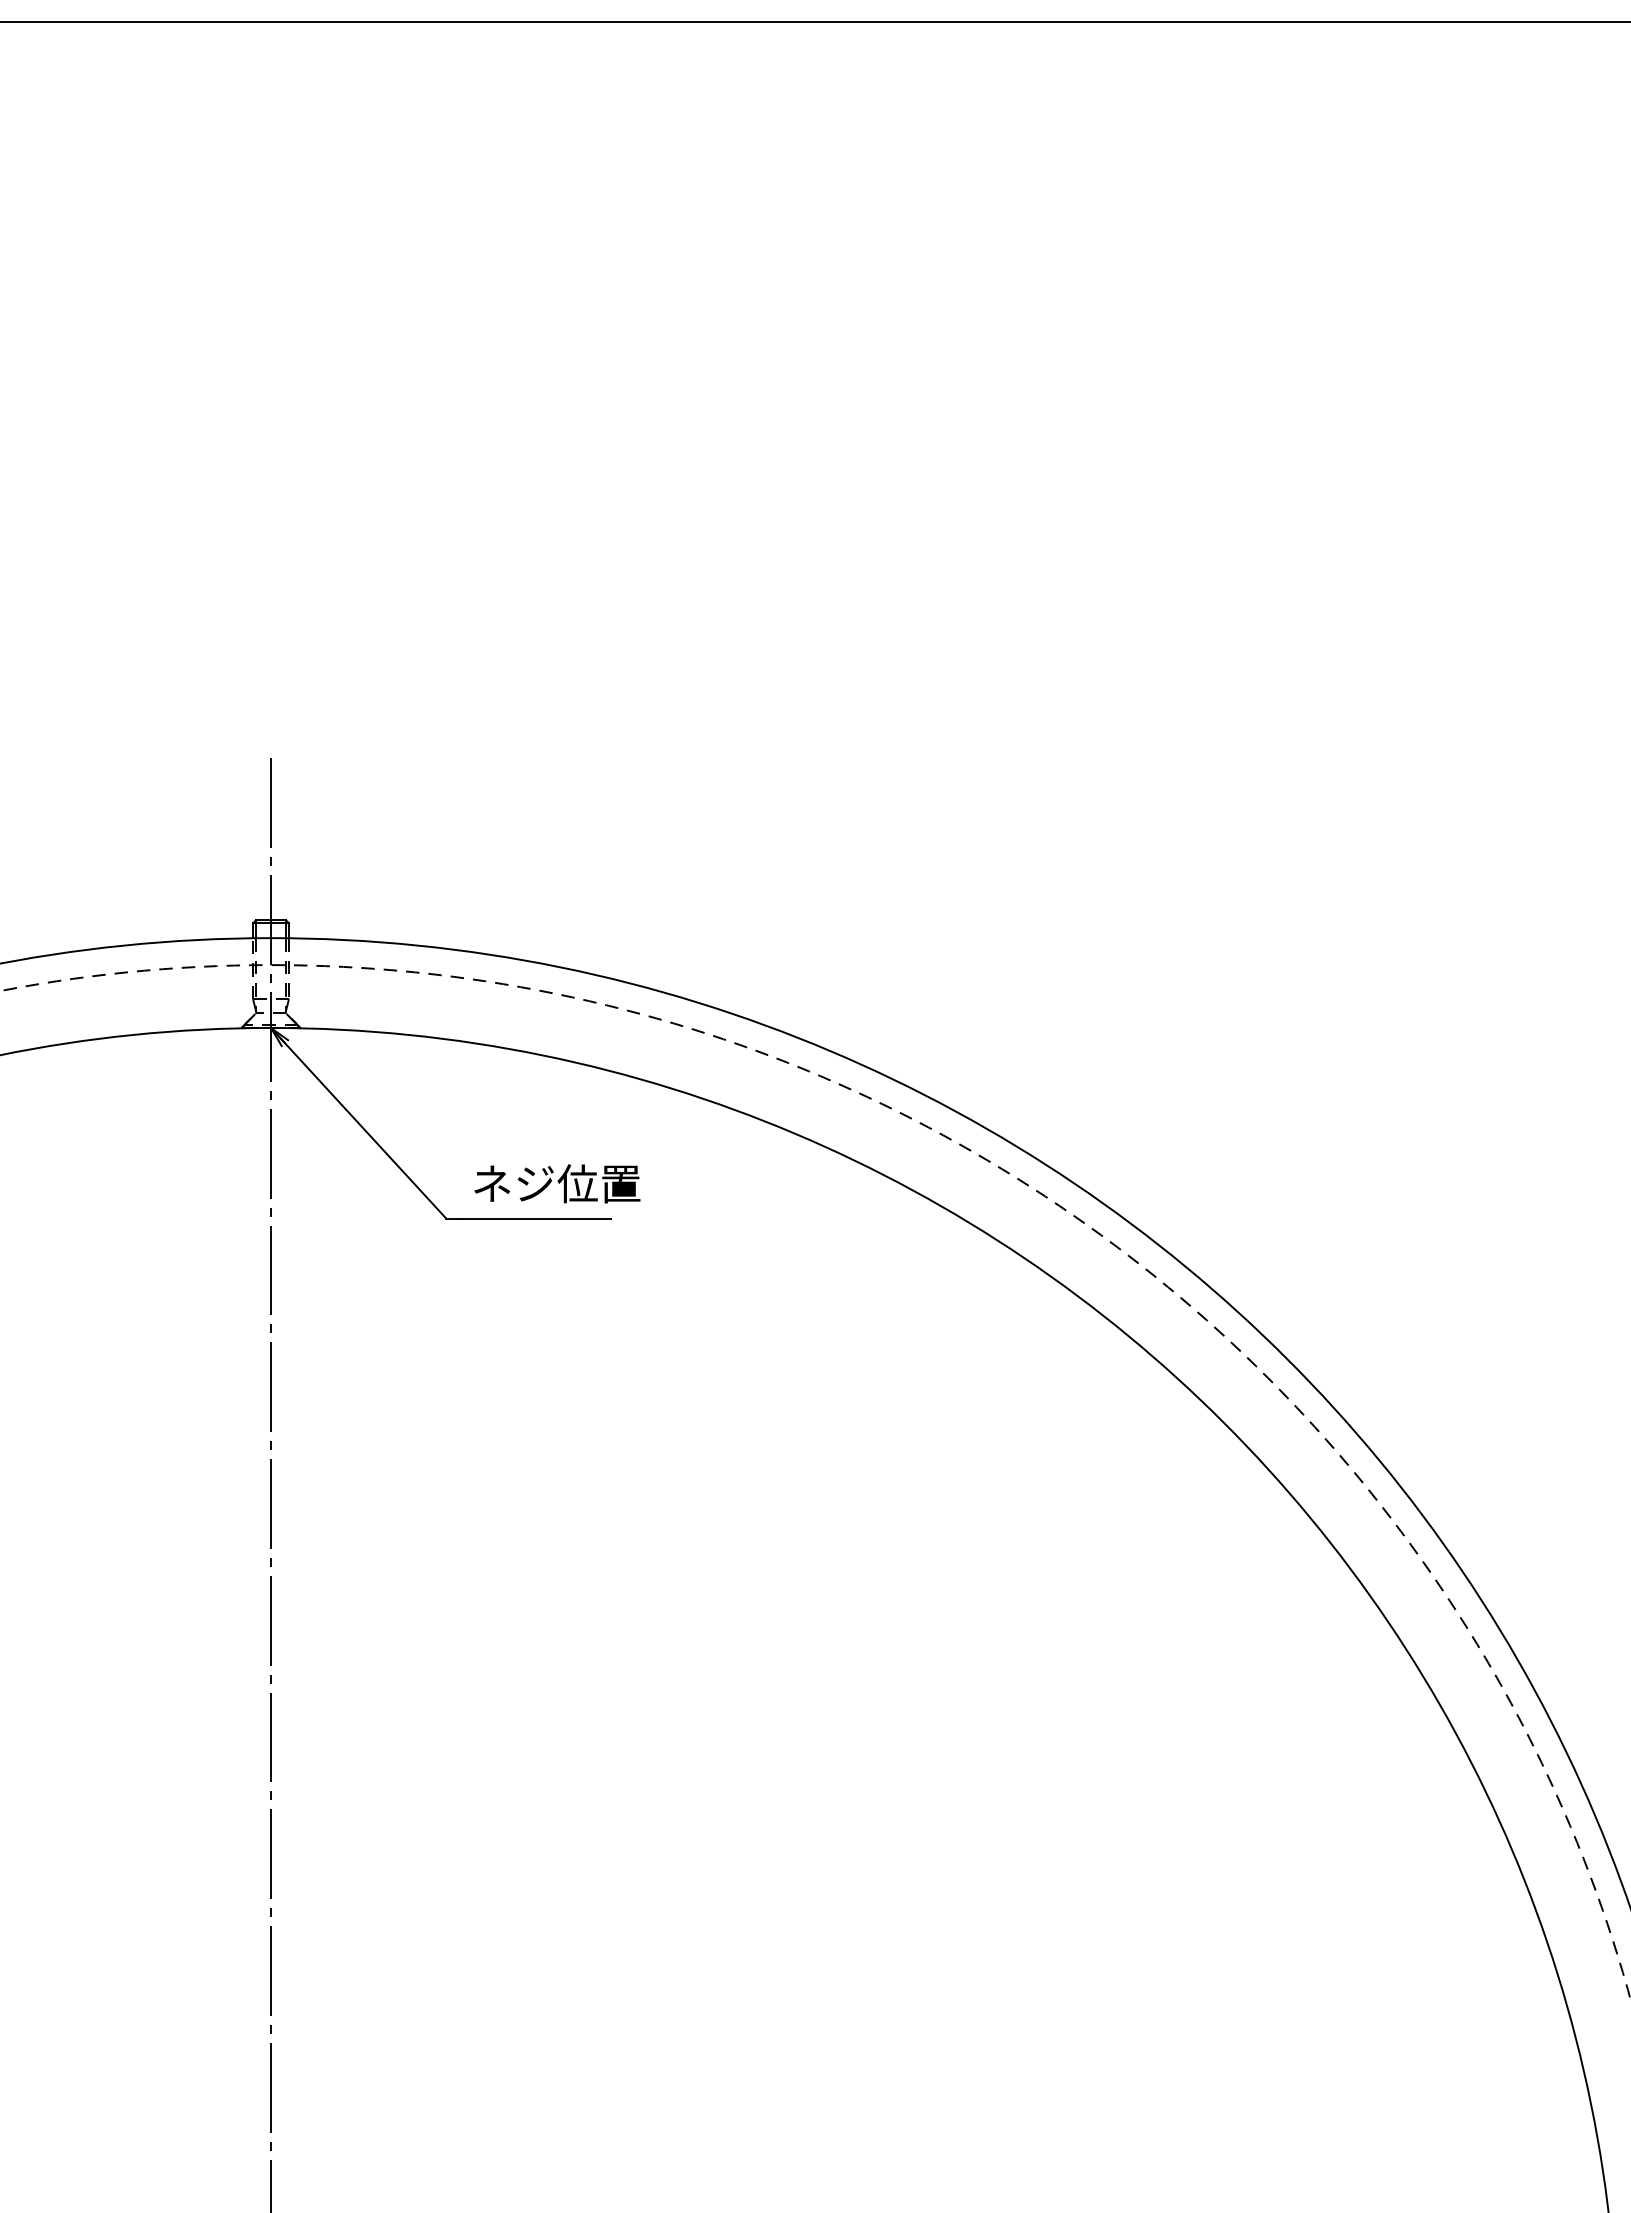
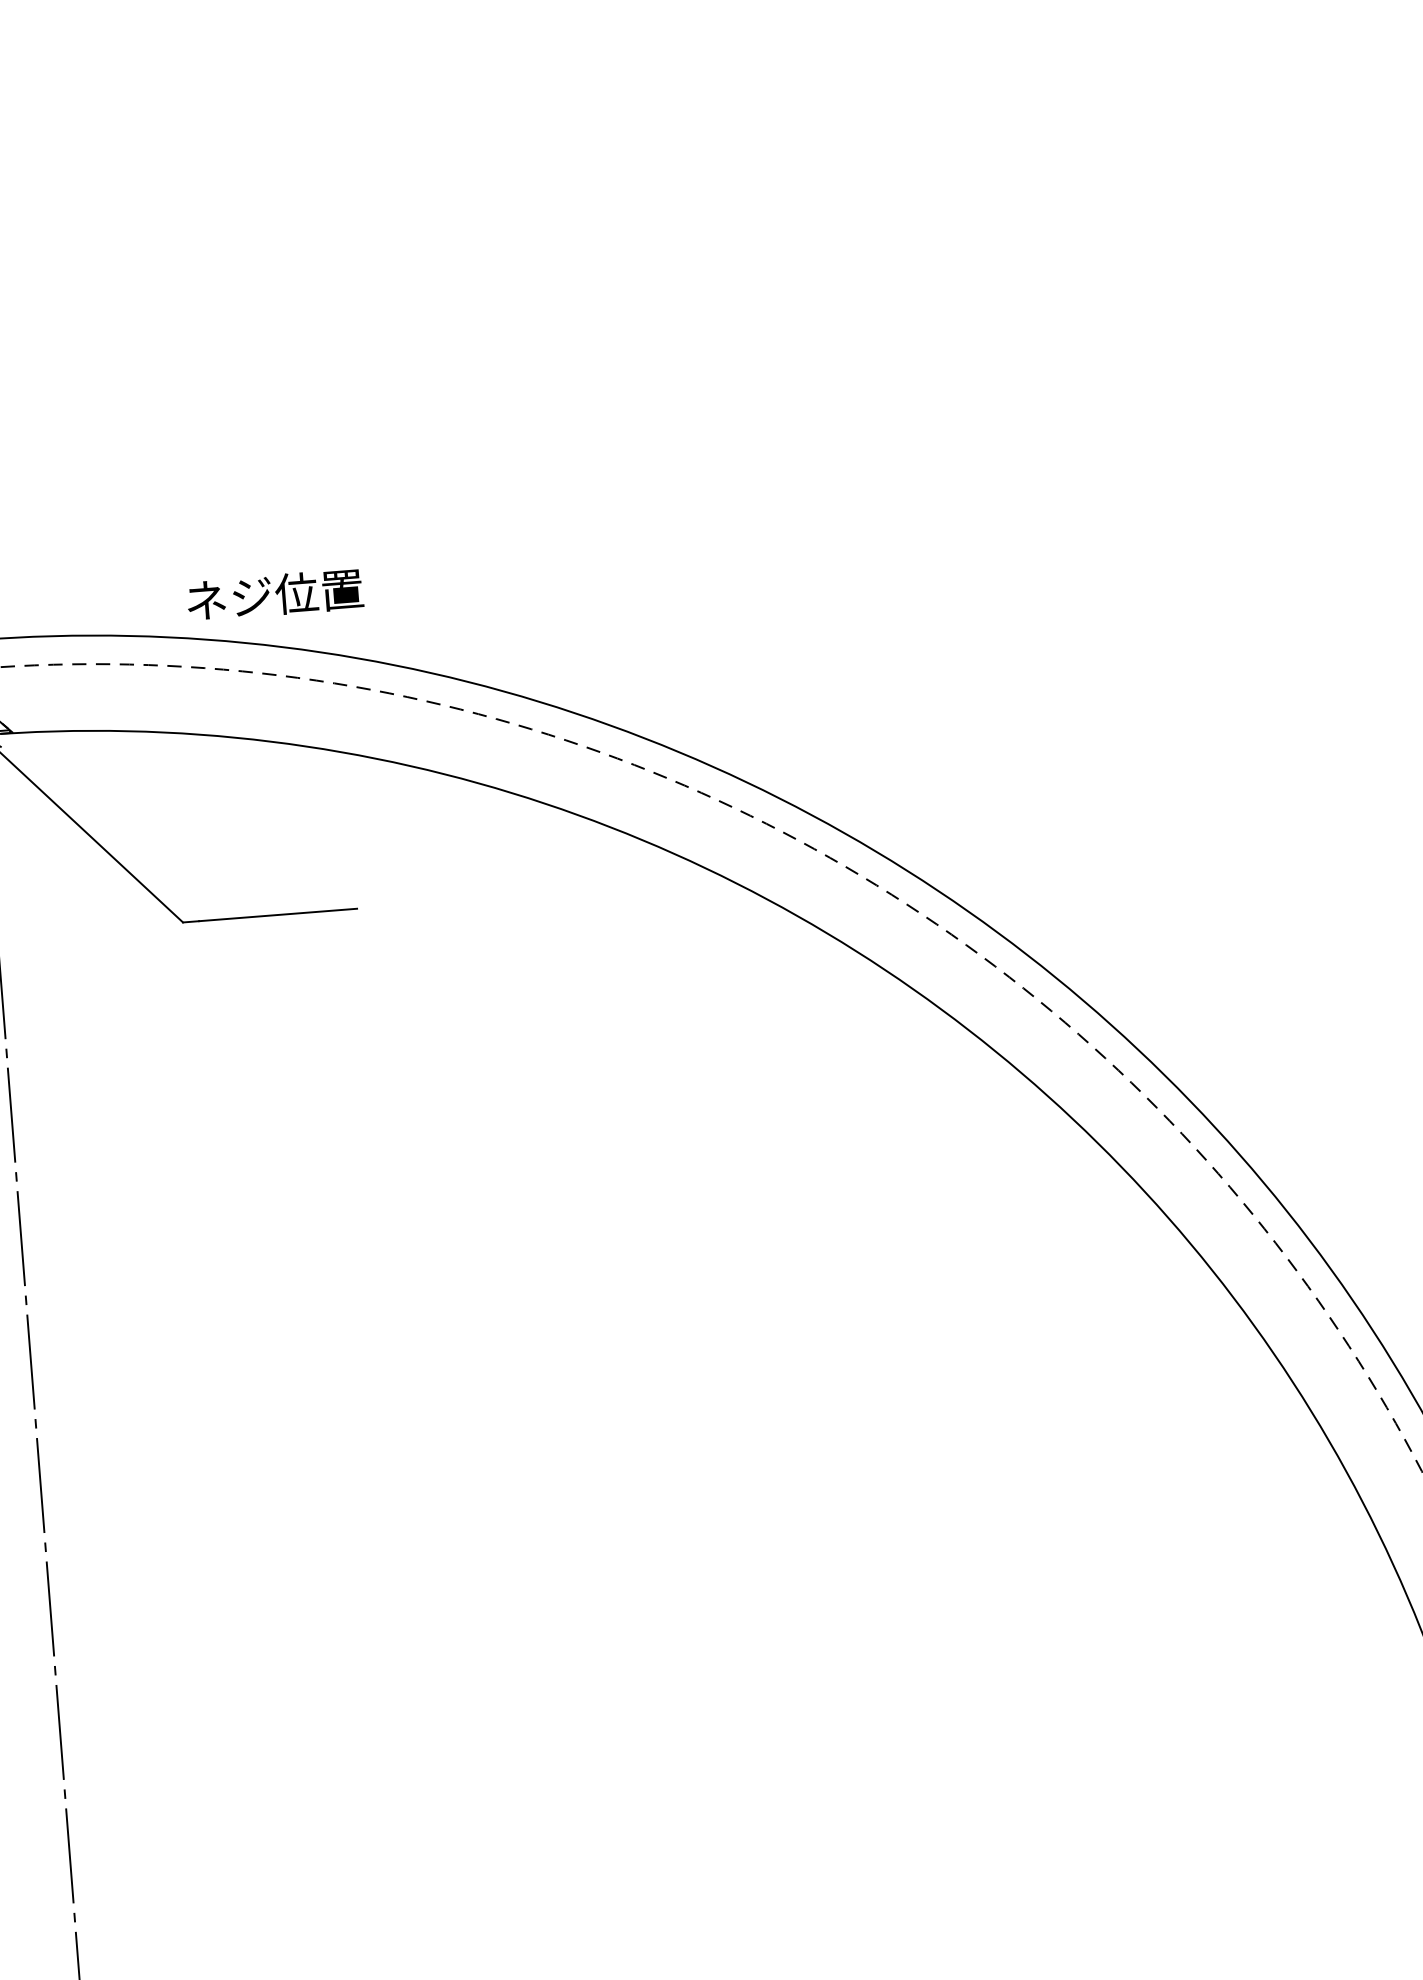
text: (557, 1183) -> (275, 594), moved

